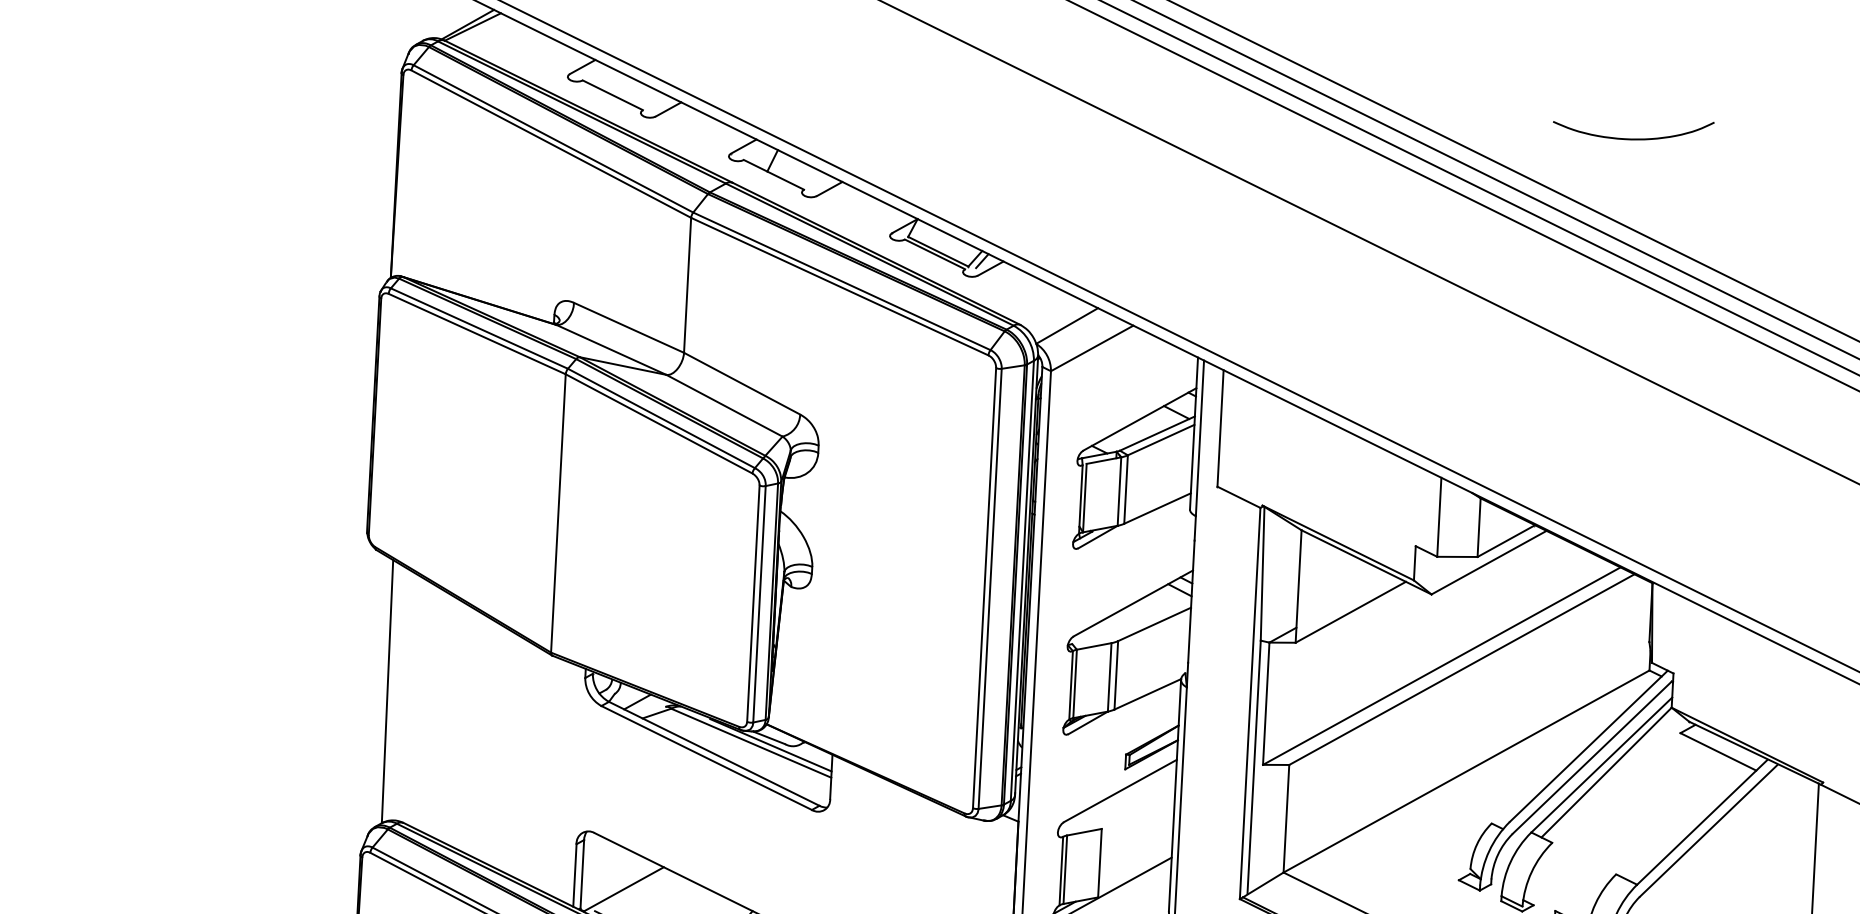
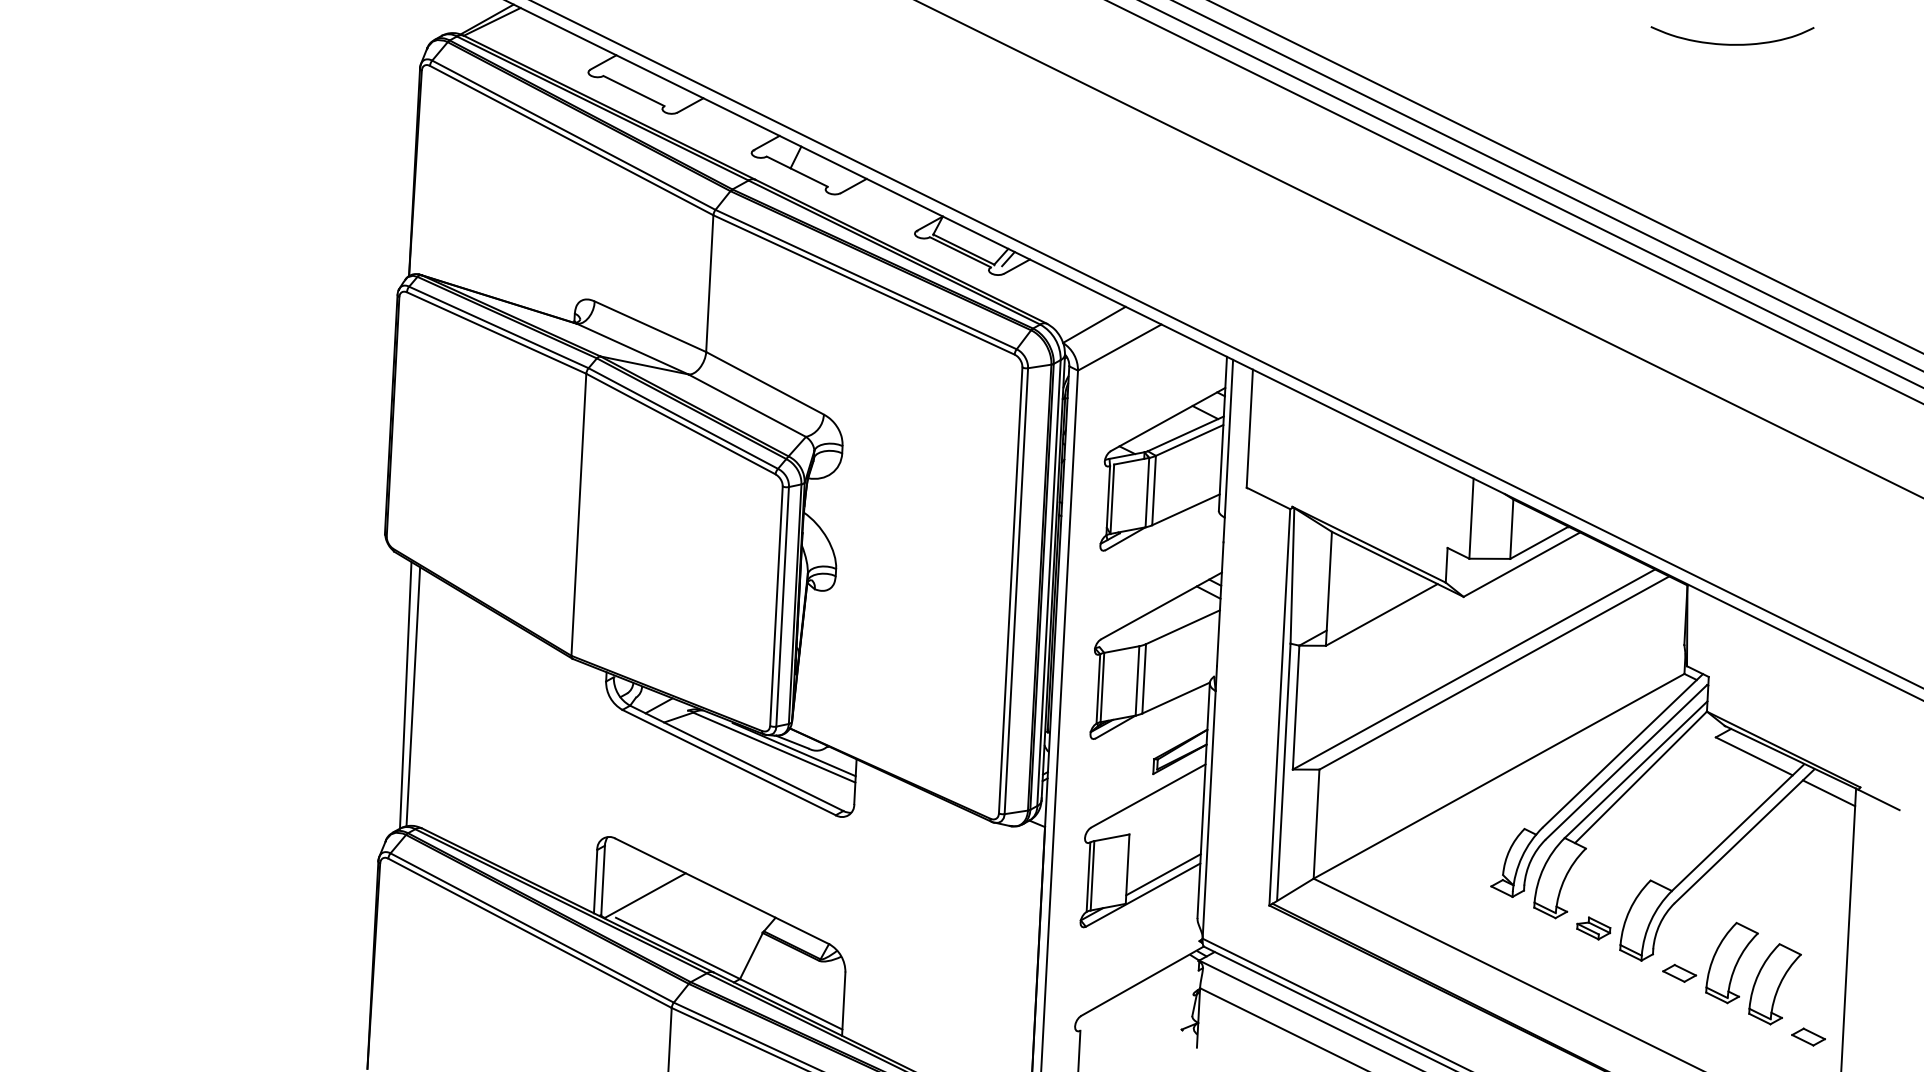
curve: (1634, 138) -> (1733, 43), moved
line: (395, 692) -> (413, 696), added
line: (1791, 788) -> (1828, 793), added
line: (1135, 868) -> (1163, 874), added

